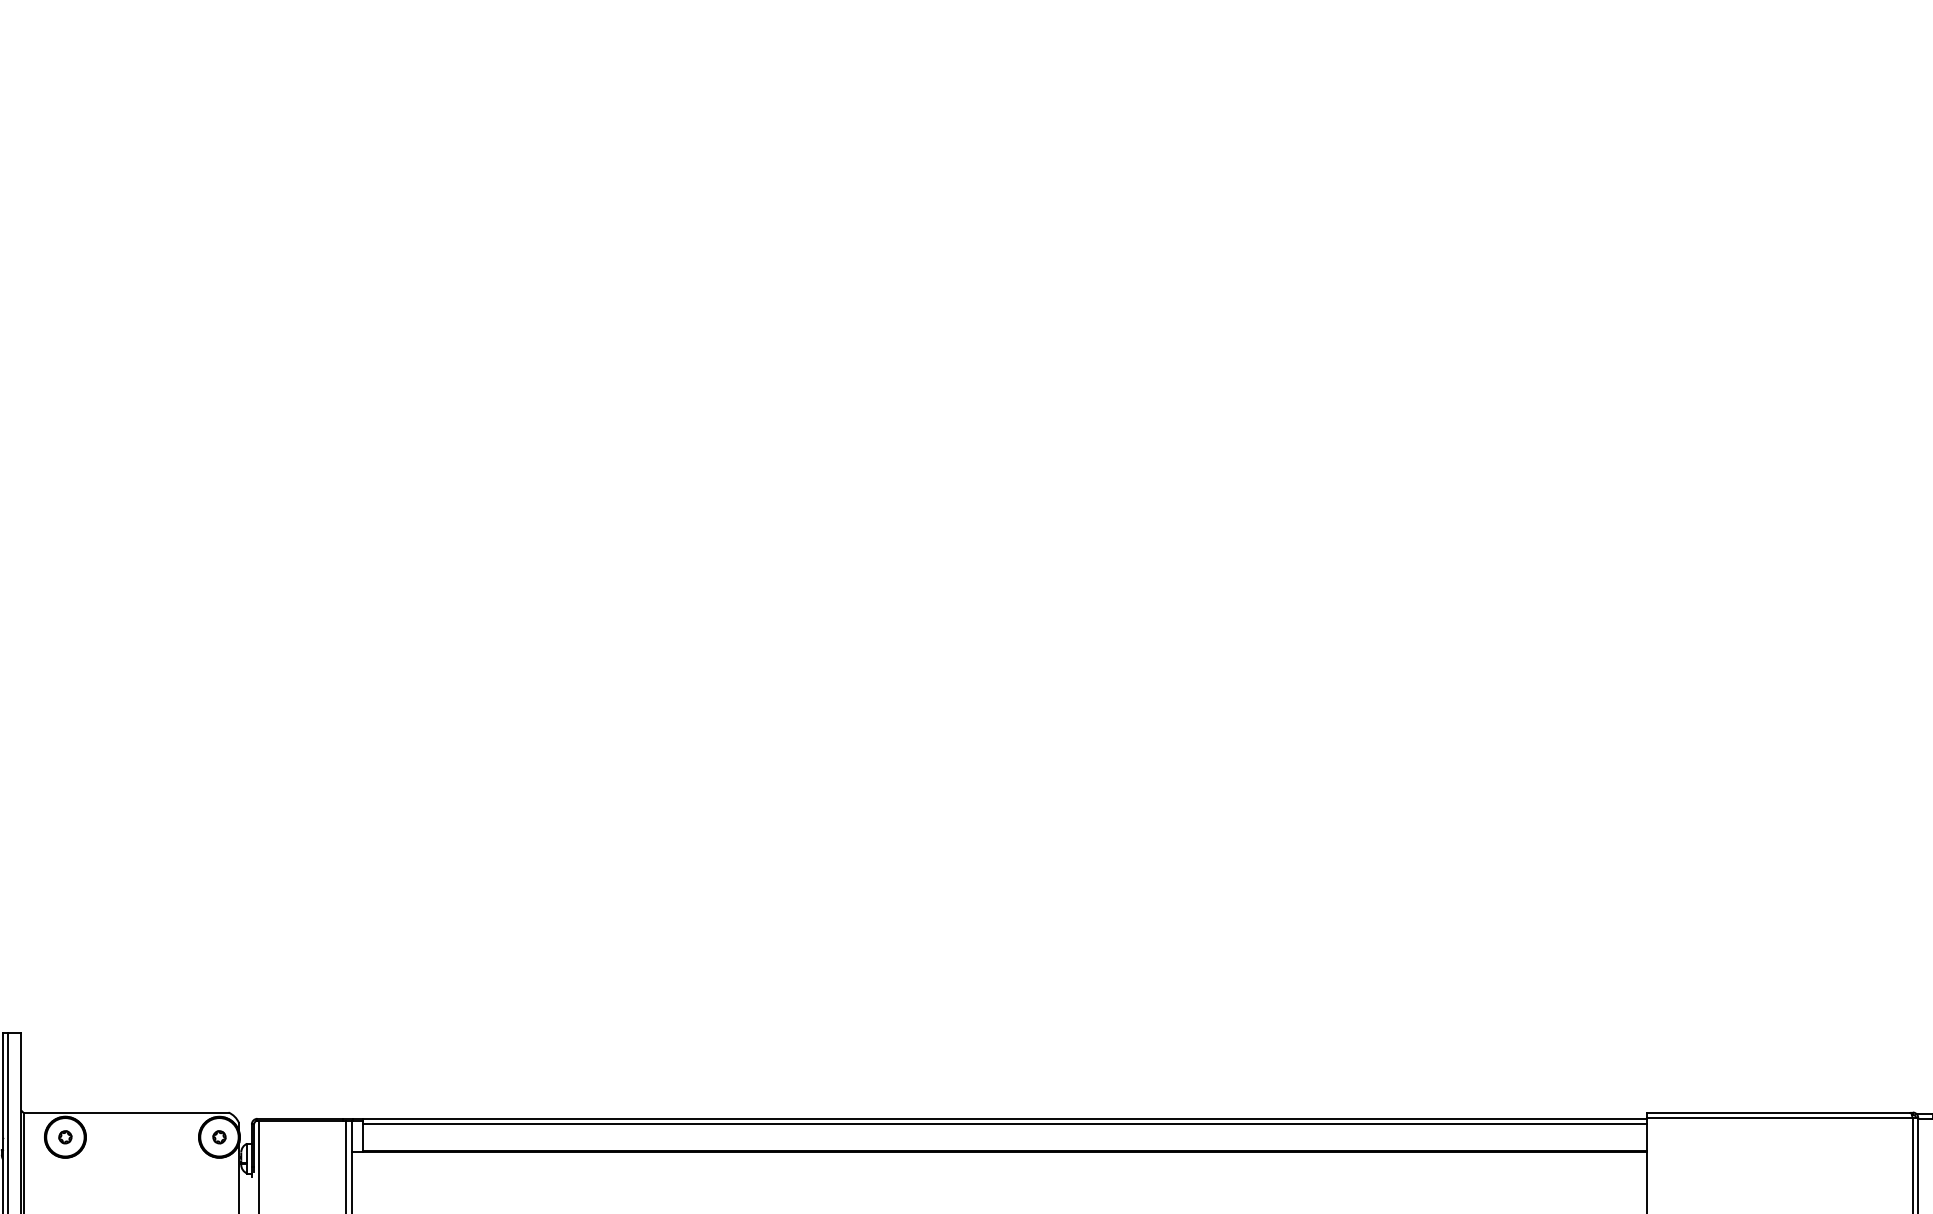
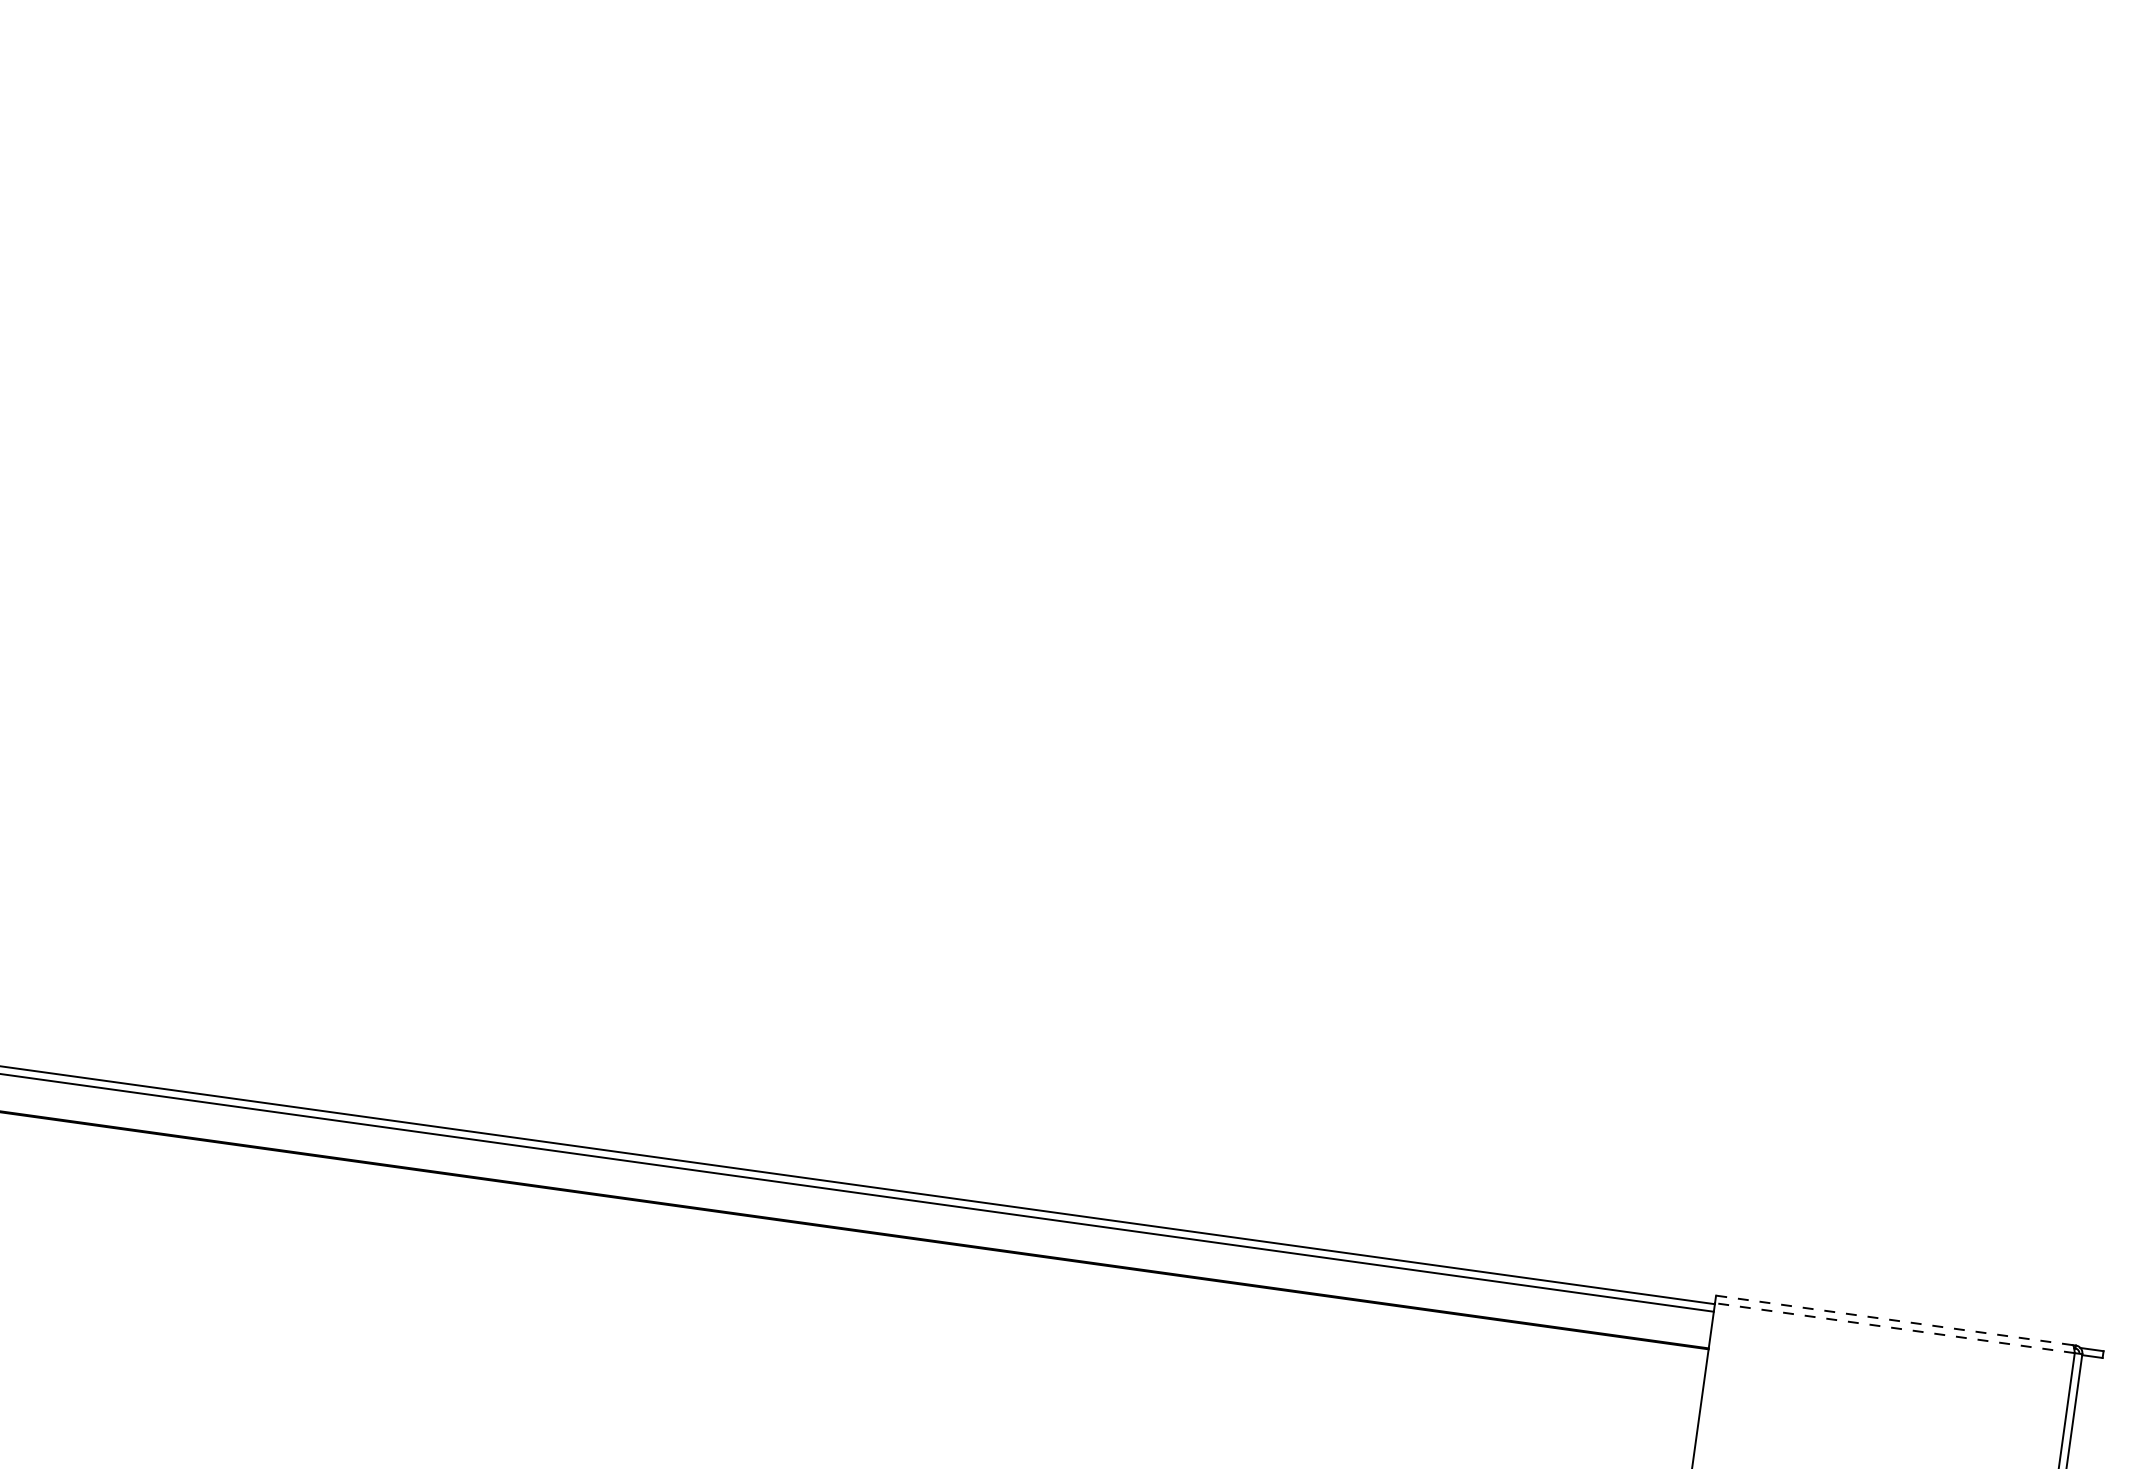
line: (1778, 1112) -> (1894, 1320), solid -> dashed
line: (1779, 1118) -> (1894, 1328), solid -> dashed

